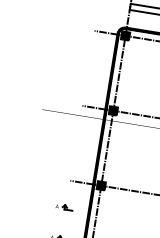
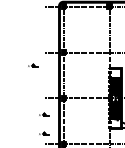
part: (60, 123) -> (33, 65), added

